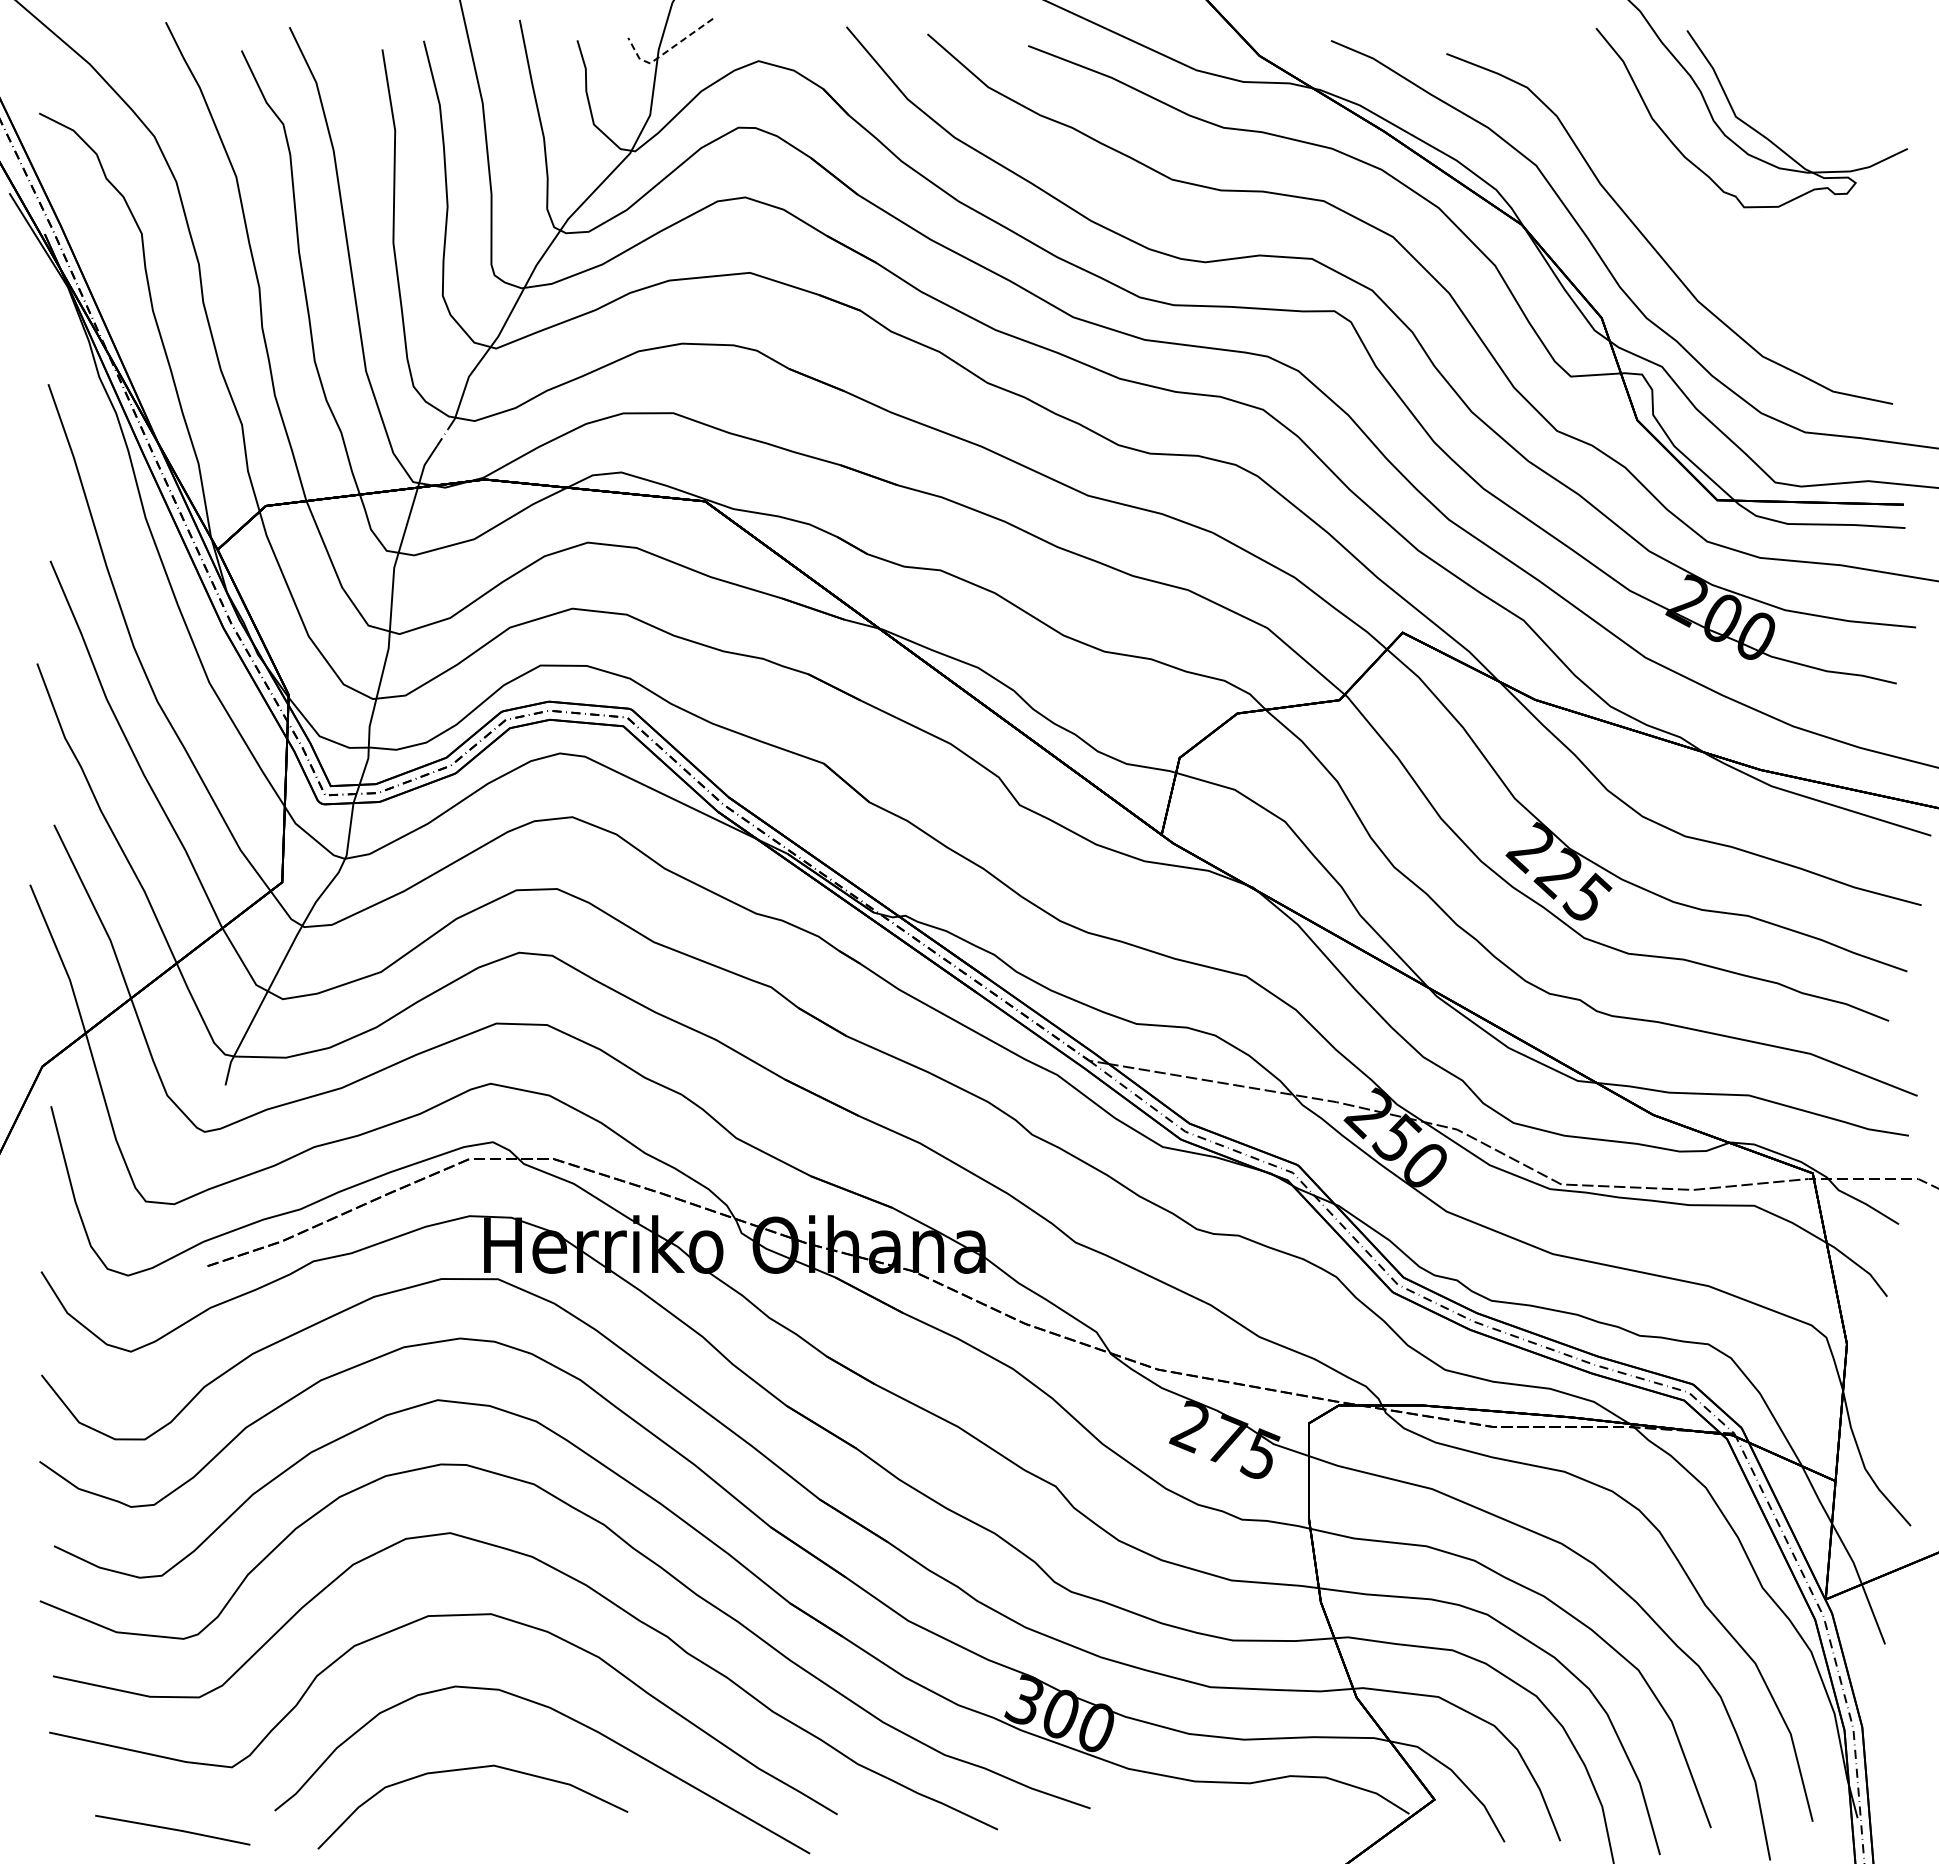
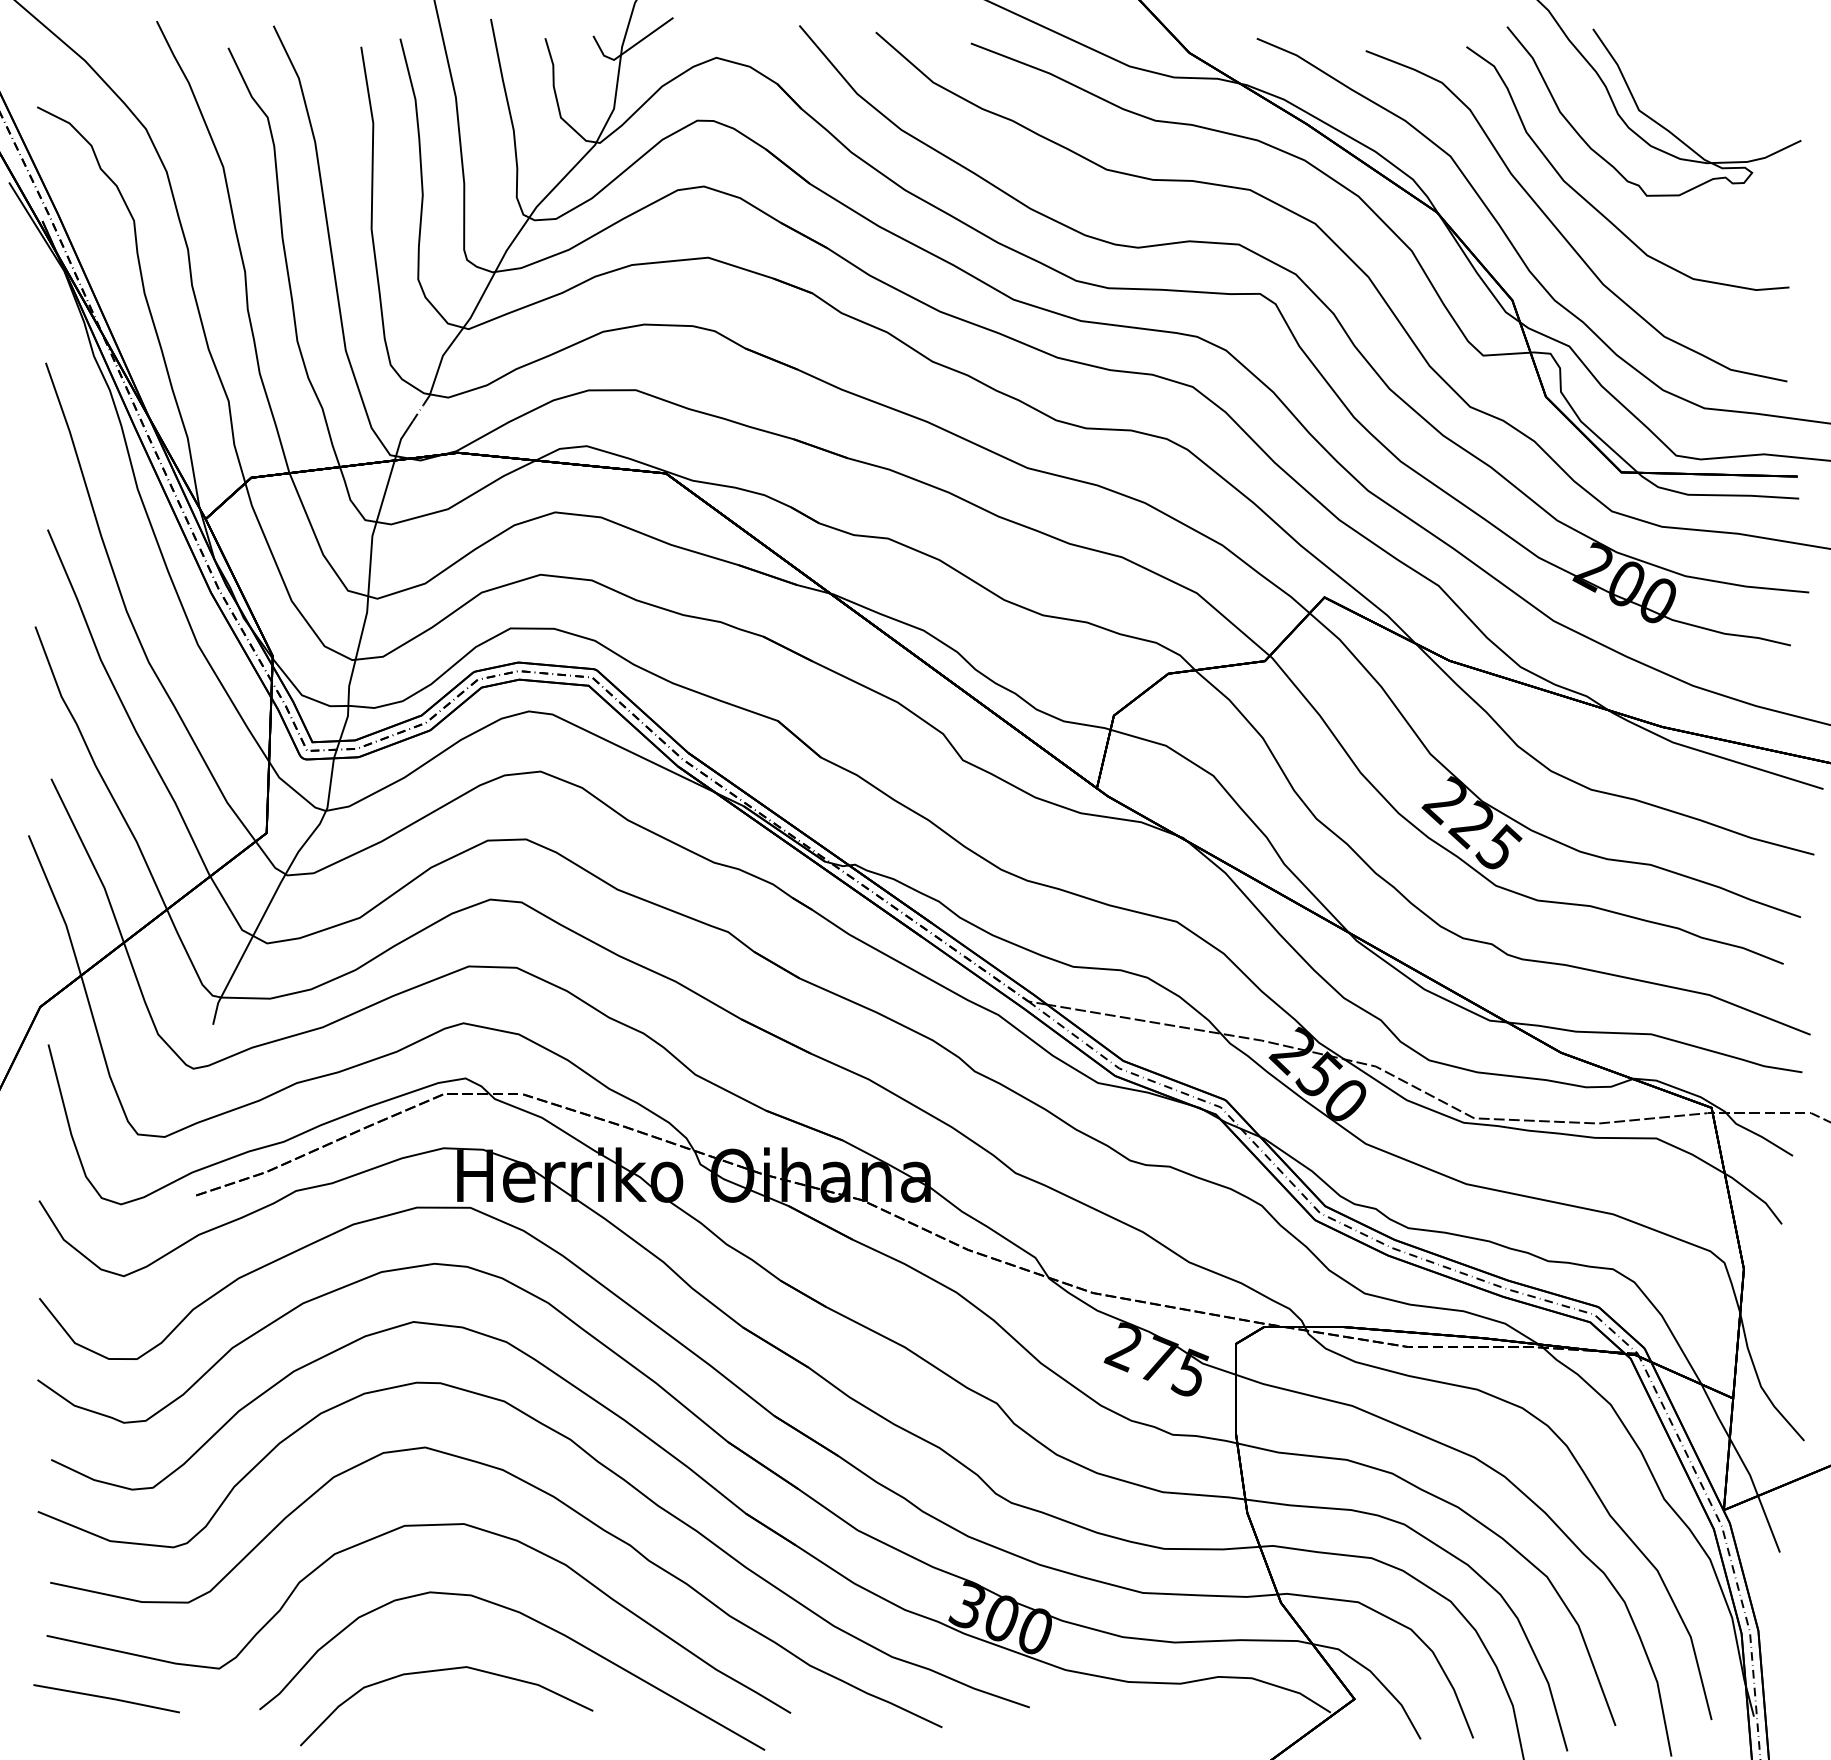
line: (666, 51) -> (629, 48), dashed -> solid
curve: (1686, 216) -> (1592, 204), added
line: (172, 1829) -> (106, 1698), moved

